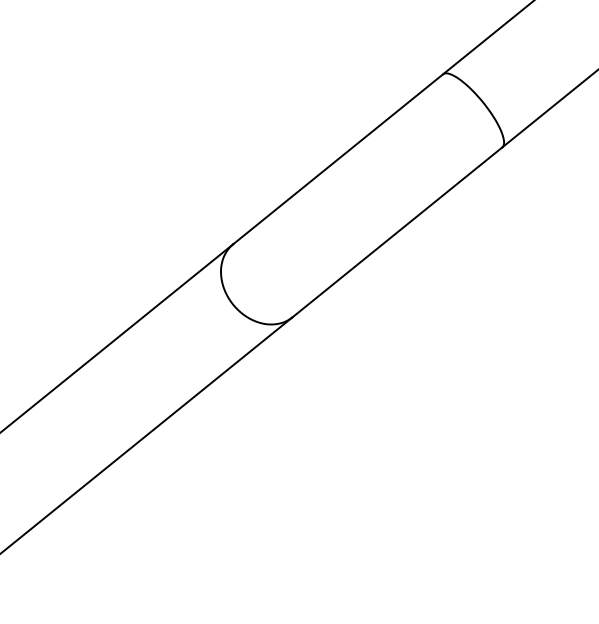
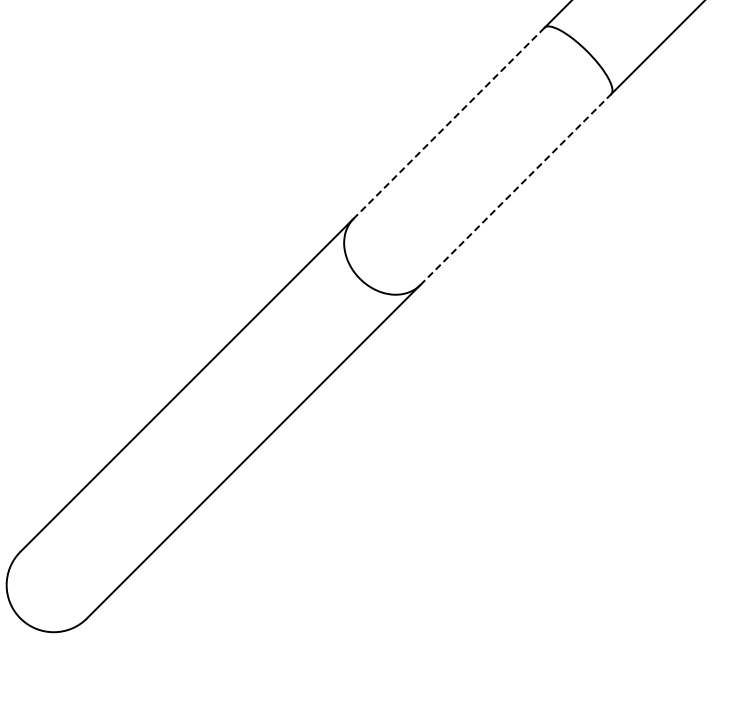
line: (337, 159) -> (448, 123), solid -> dashed
line: (398, 232) -> (516, 189), solid -> dashed

